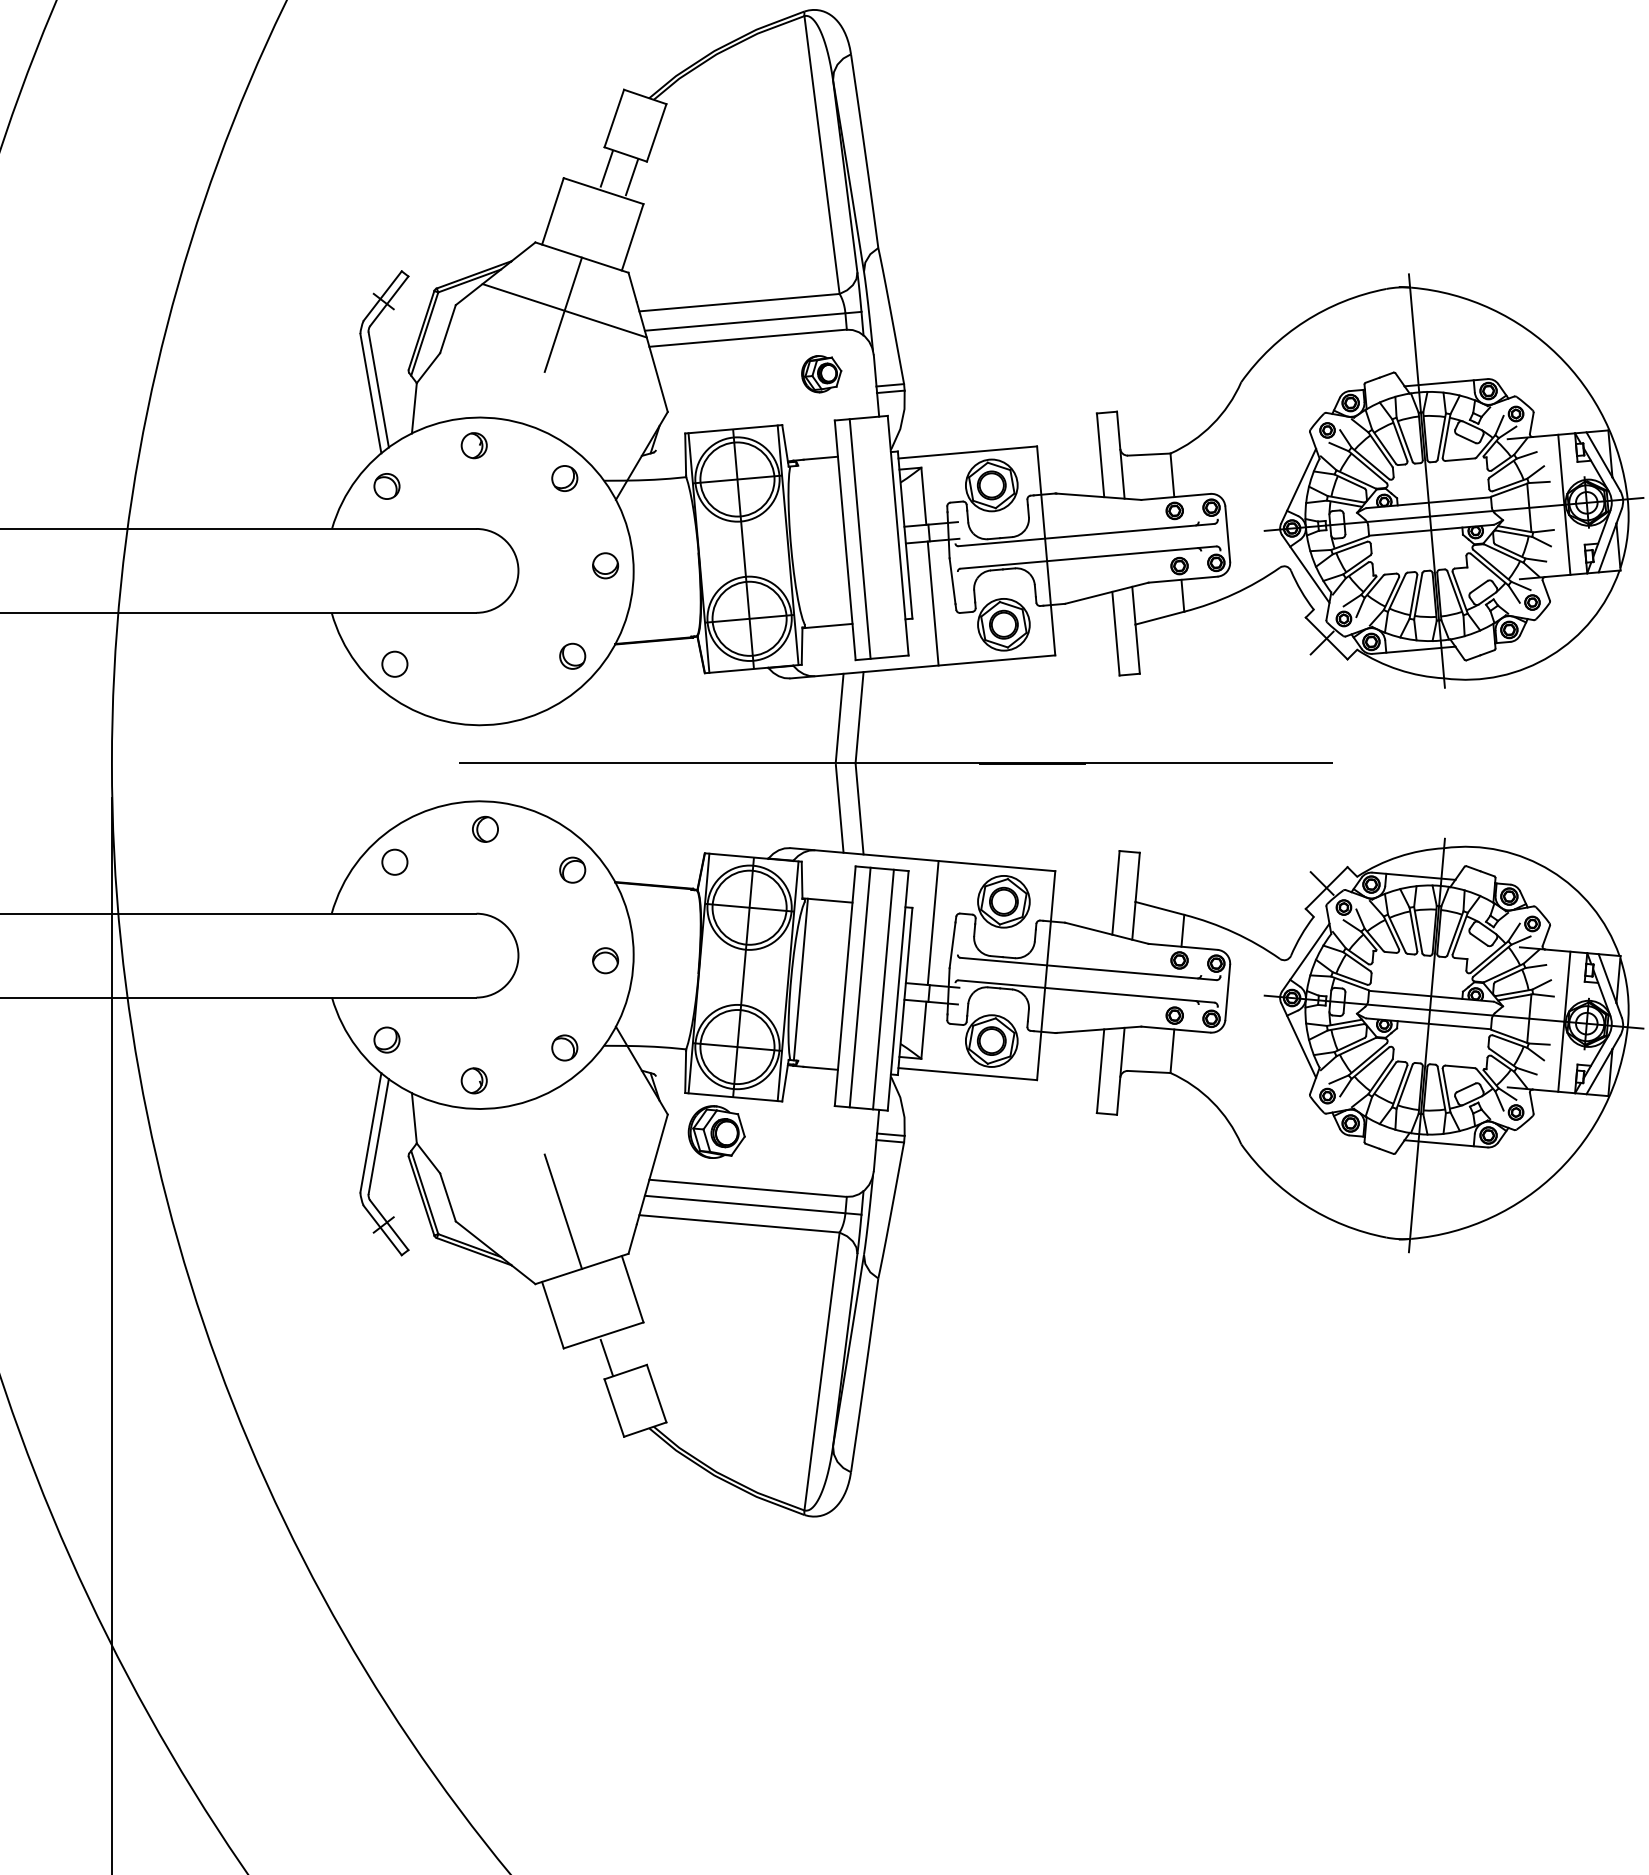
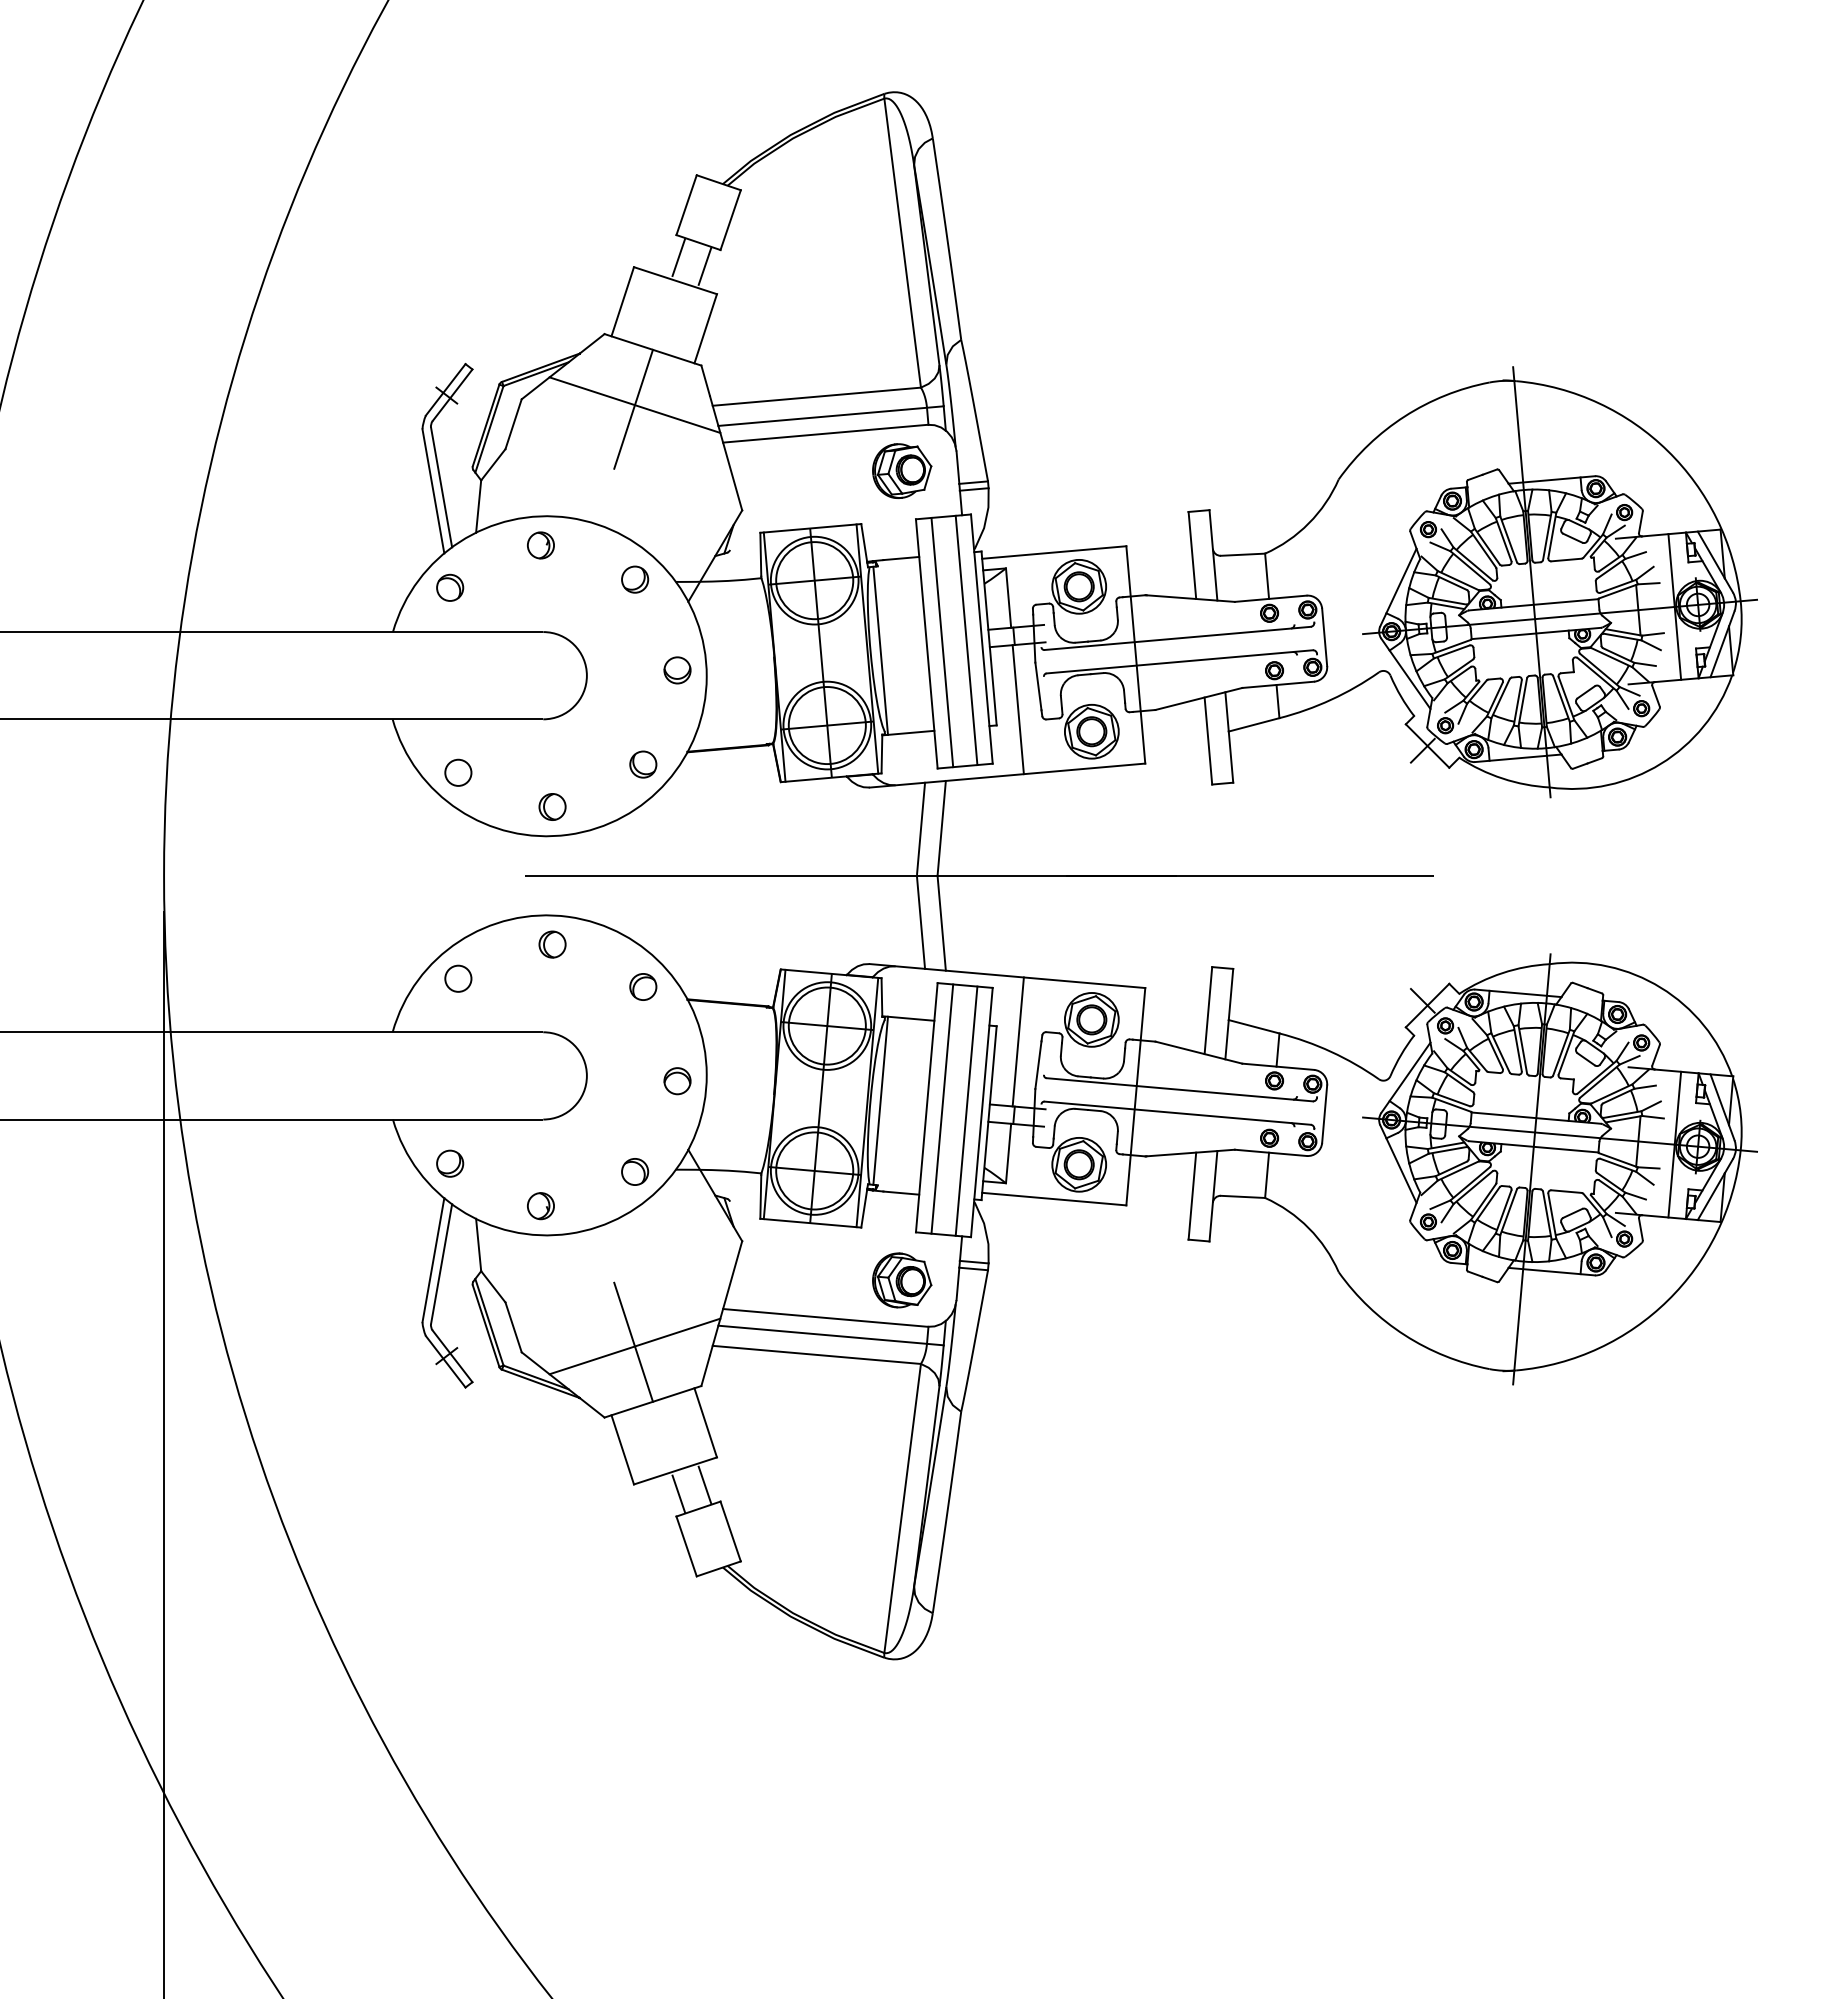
part: (821, 373) -> (902, 470), size x1.43
line: (883, 537) -> (966, 640), added
line: (800, 546) -> (880, 650), added
part: (485, 696) -> (552, 806), added
part: (717, 1132) -> (902, 1280), moved
line: (564, 1215) -> (634, 1346), added
line: (631, 1348) -> (704, 1484), added

